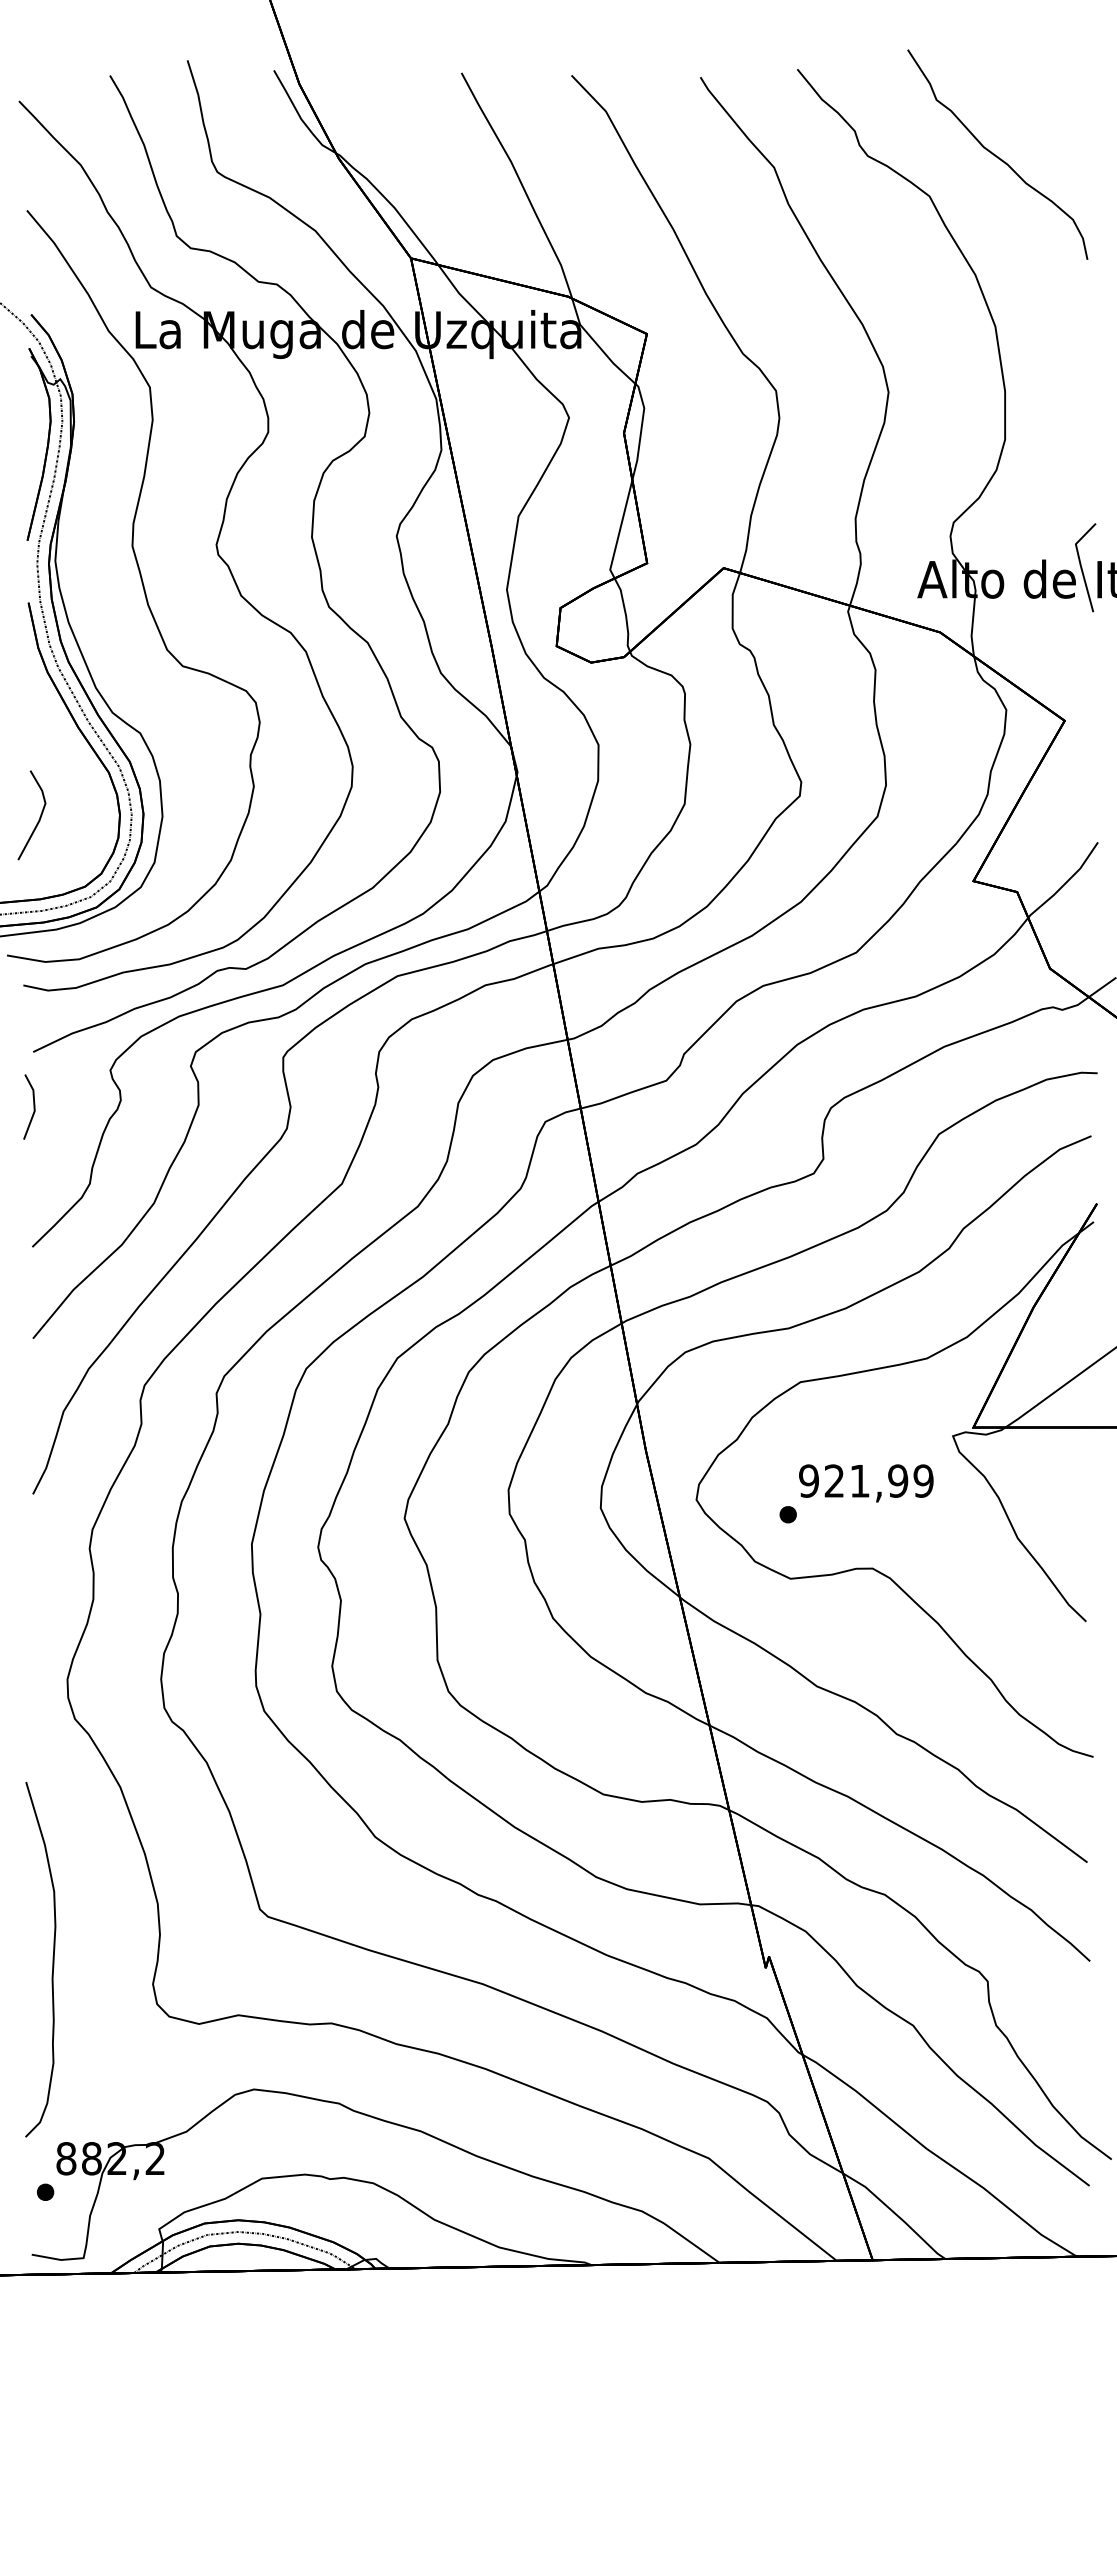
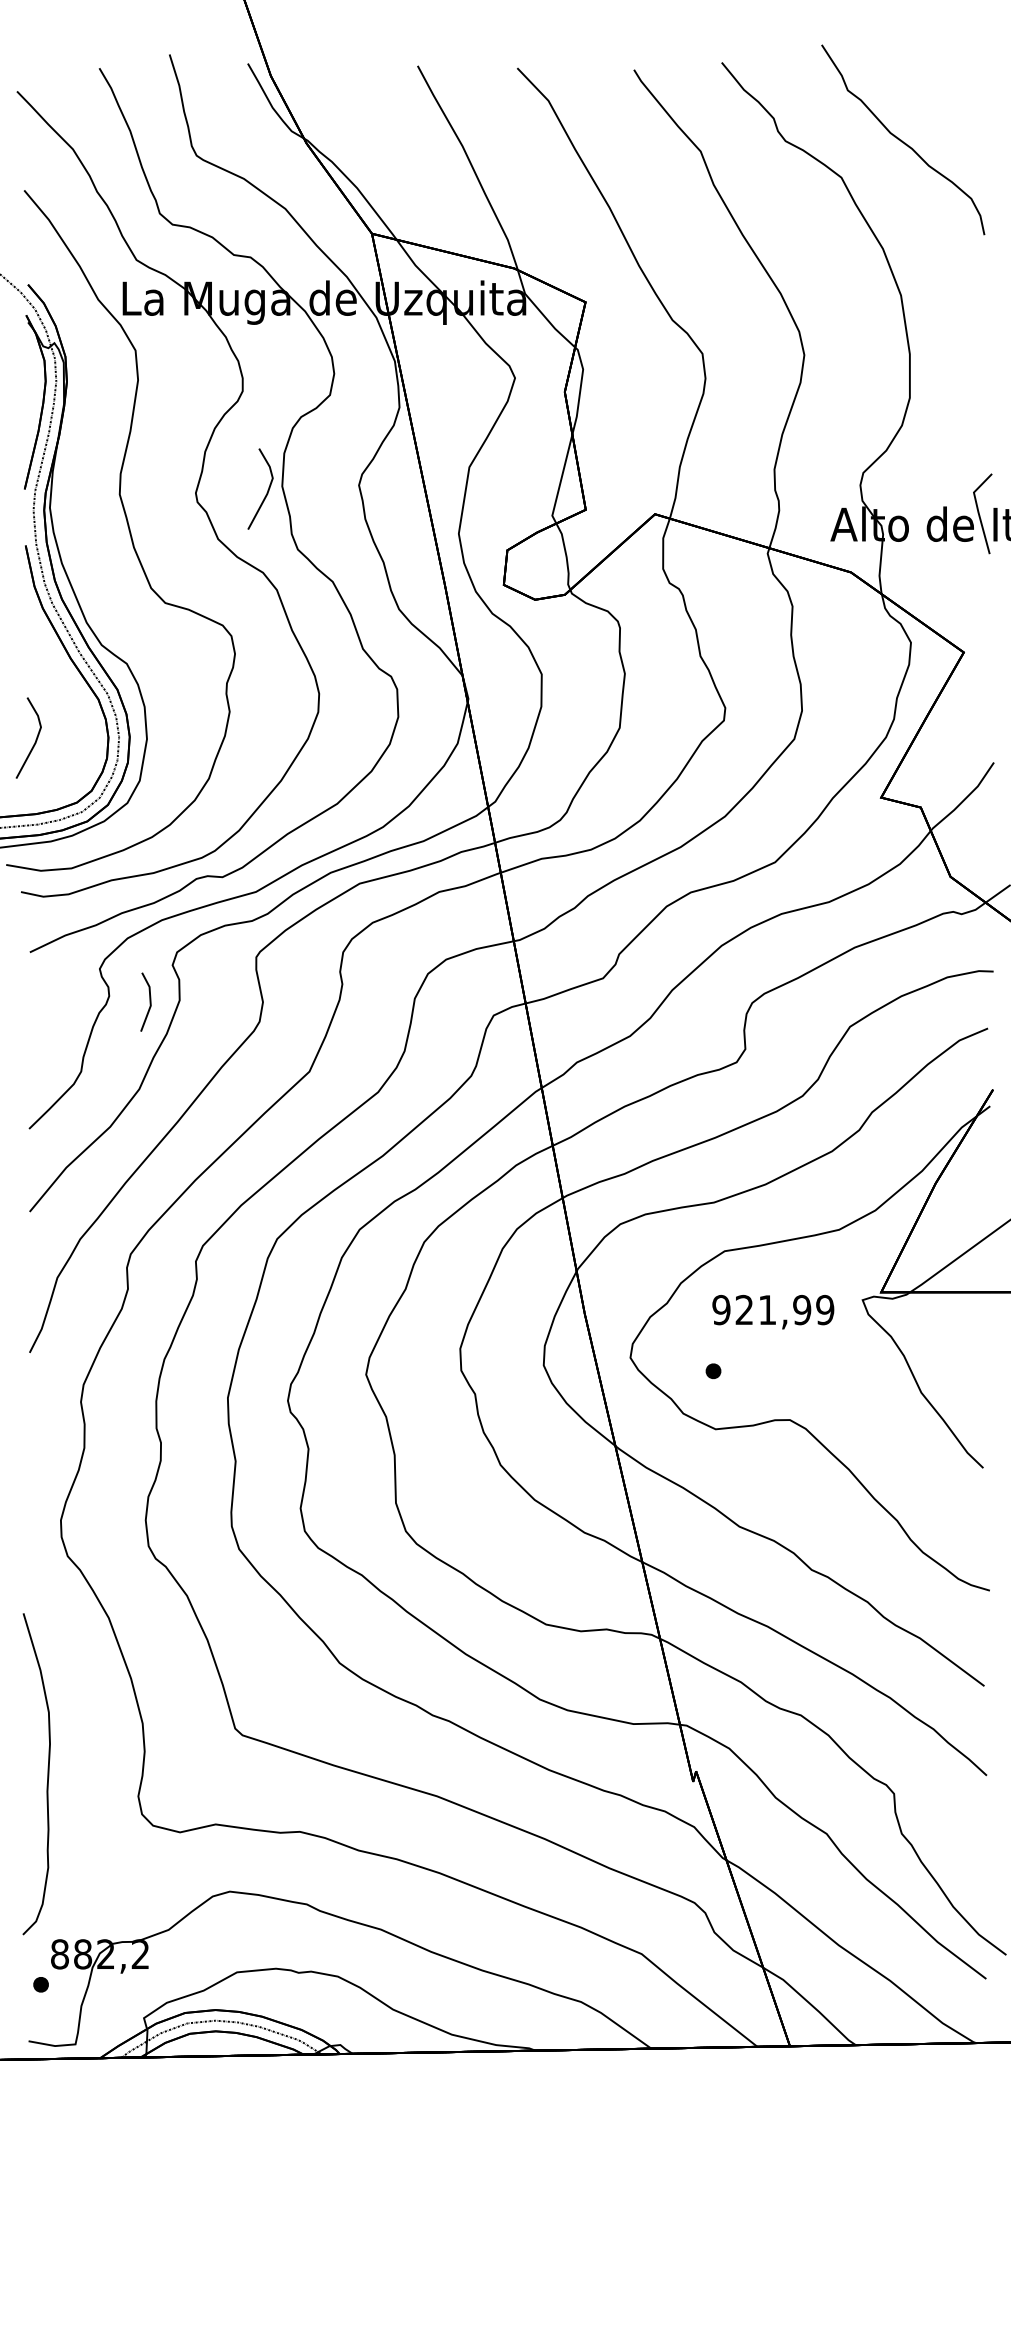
line: (294, 544) -> (266, 492), added
line: (33, 1106) -> (149, 1001), moved
text: (866, 1483) -> (773, 1312), moved

